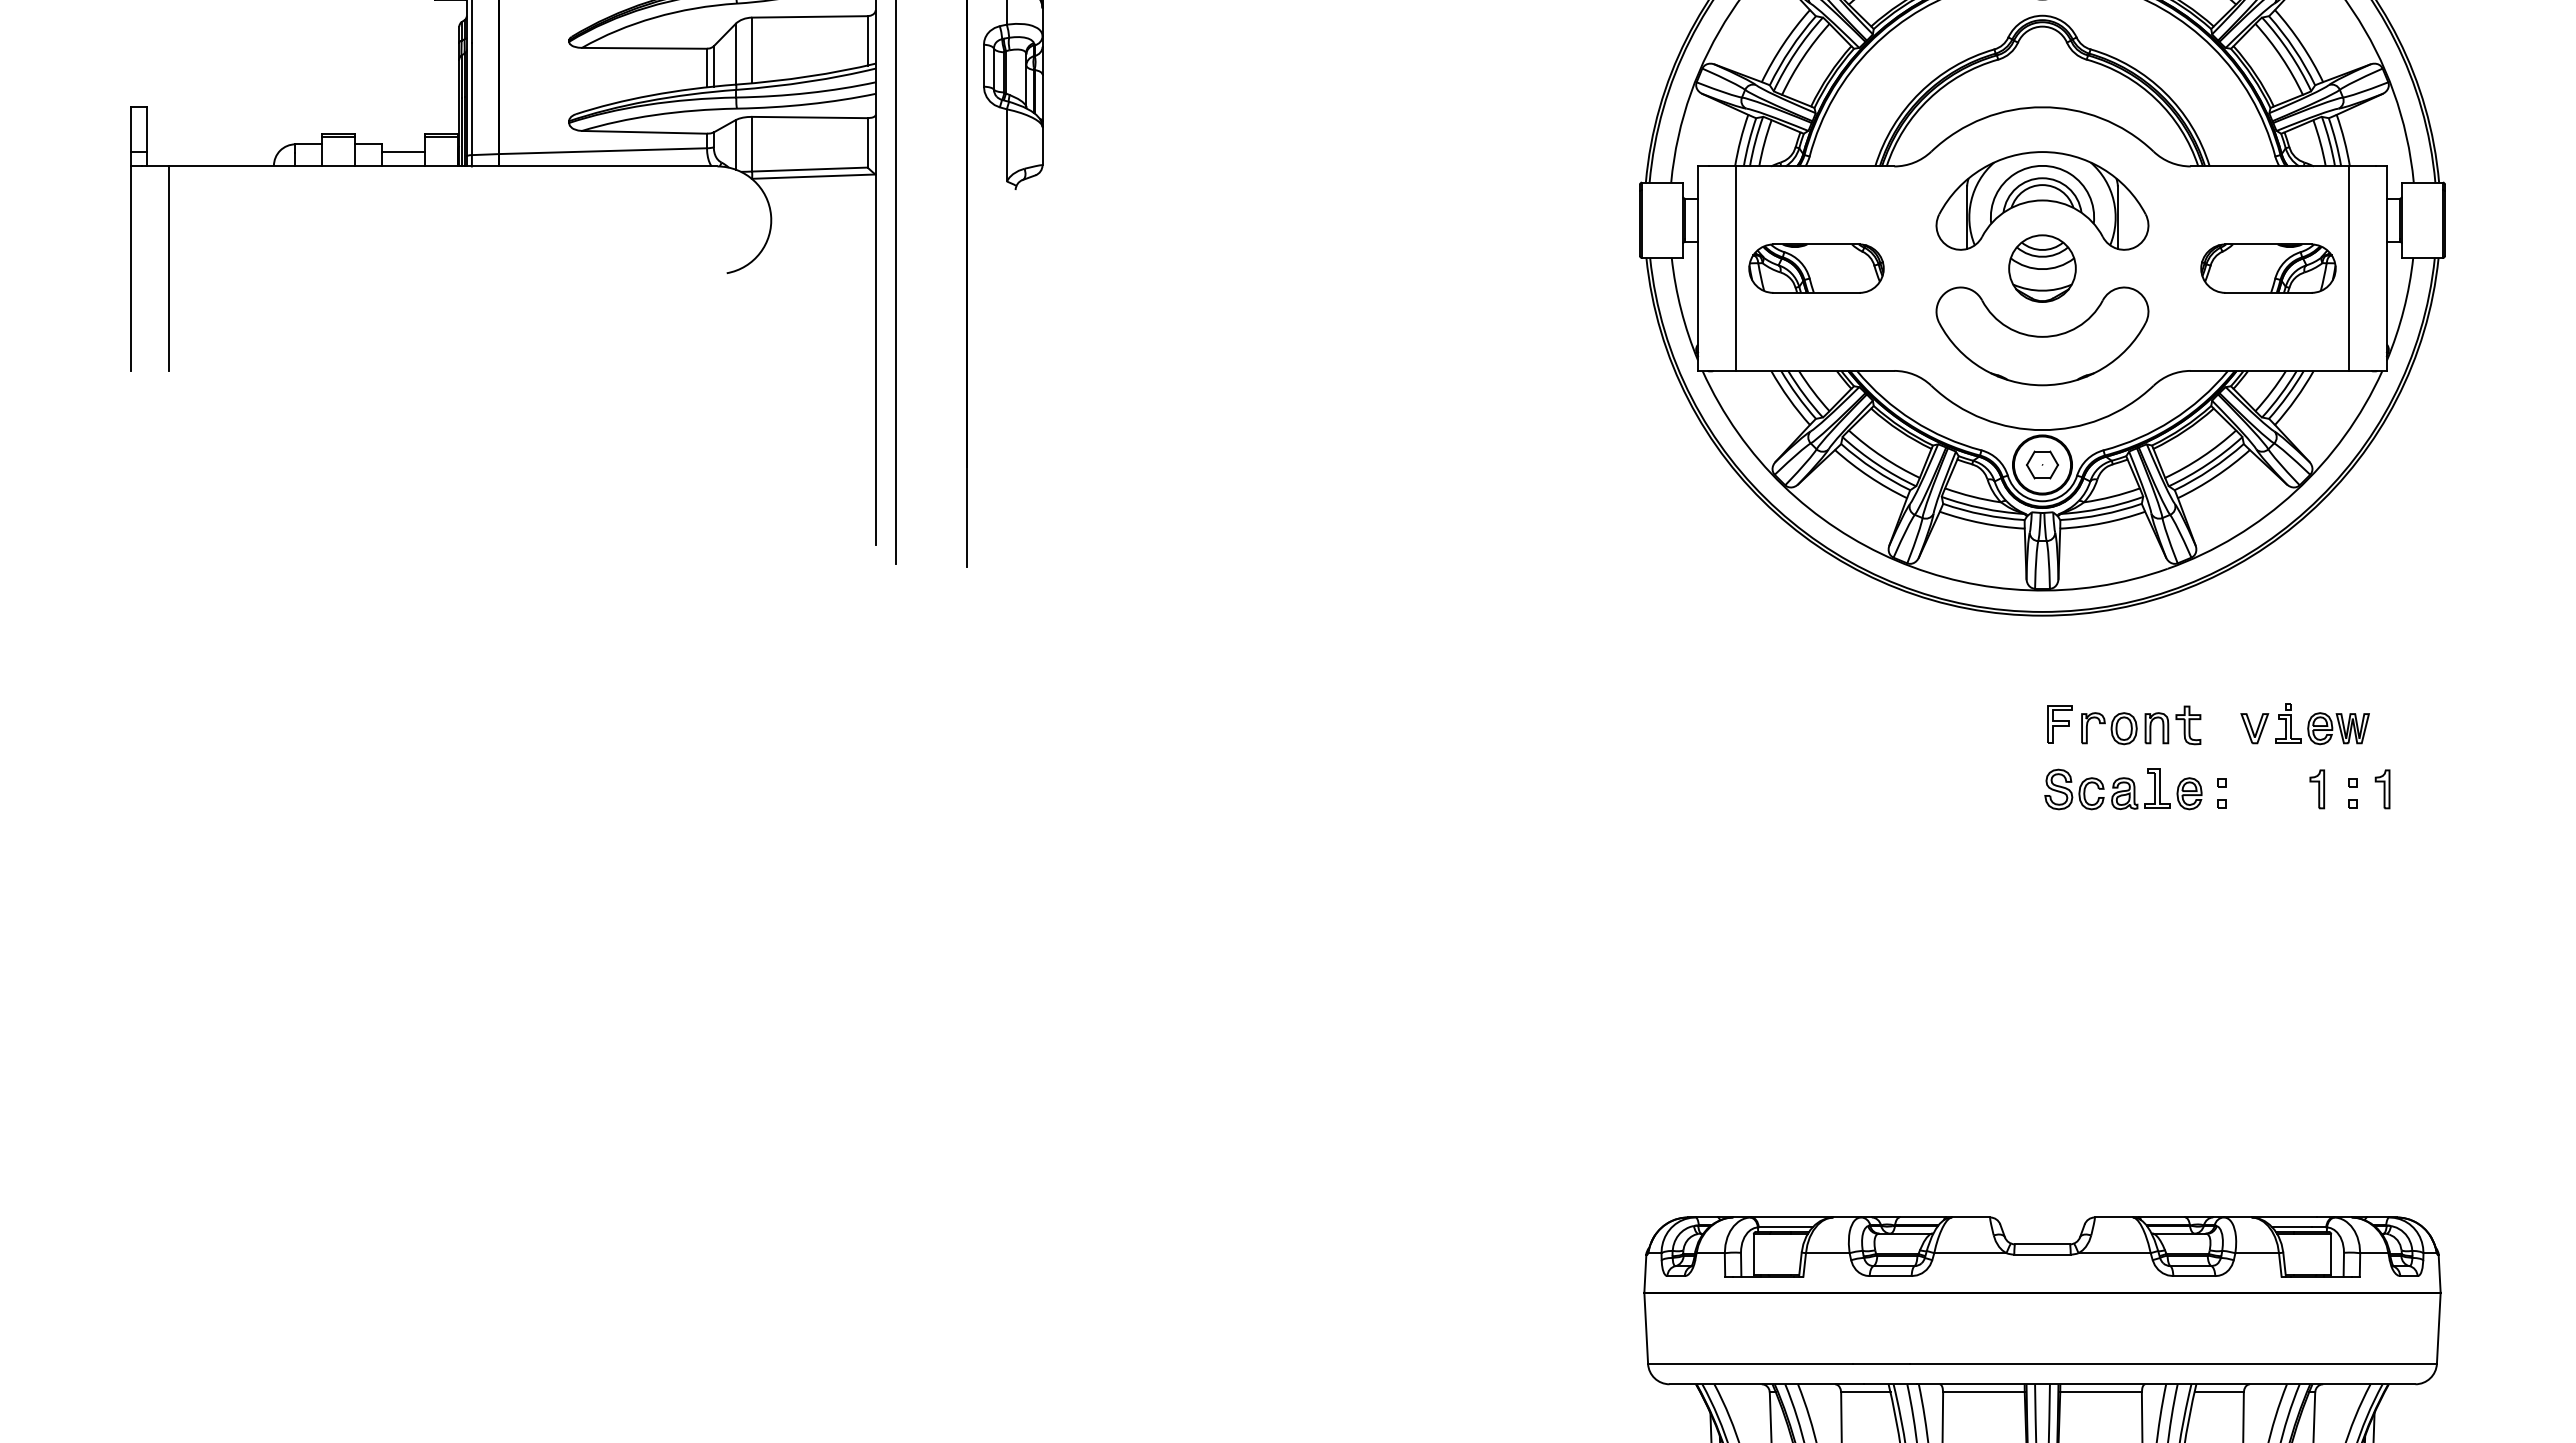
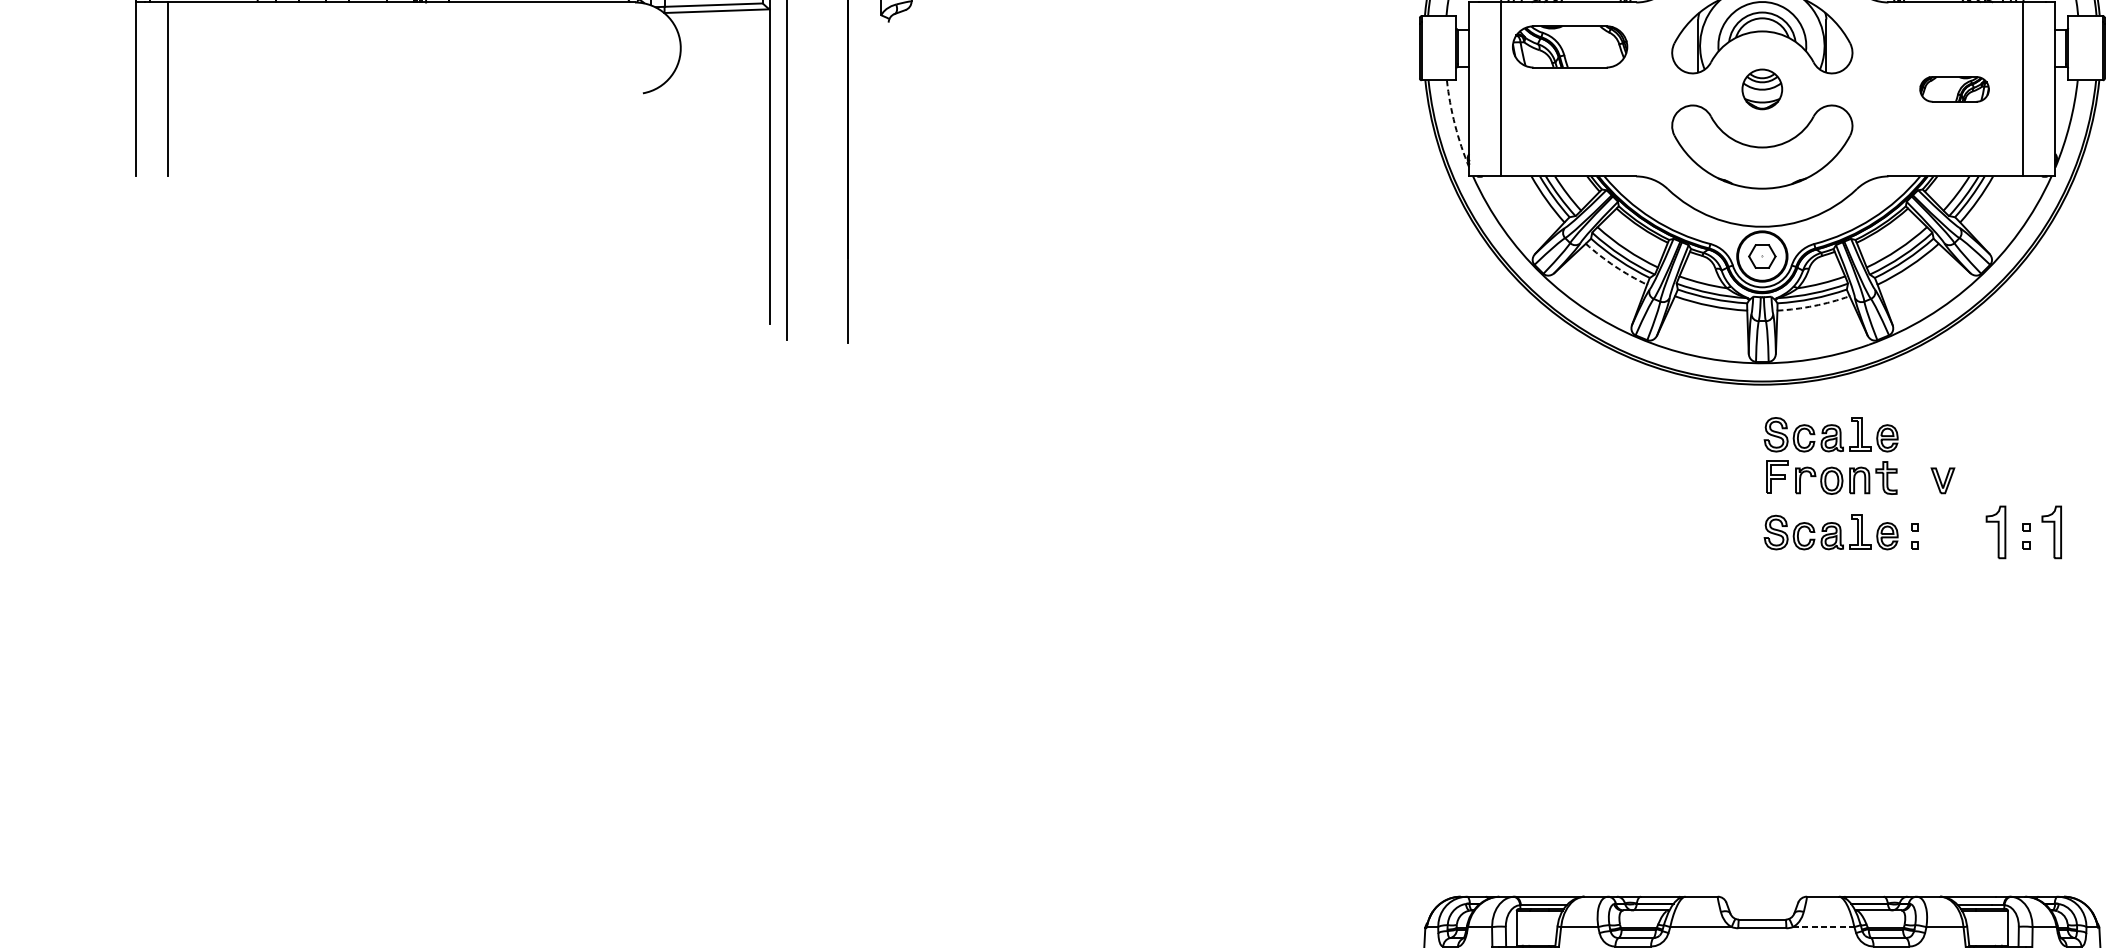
part: (1816, 268) -> (1570, 46), moved
part: (2042, 268) -> (1762, 89), size x0.7
part: (2268, 268) -> (1954, 89), size x0.6
arc: (1681, 310) -> (1455, 125), solid -> dashed
arc: (1869, 476) -> (1615, 266), solid -> dashed
arc: (2103, 523) -> (1814, 306), solid -> dashed
part: (2123, 674) -> (1831, 434), added
part: (2322, 724) -> (2000, 477), removed
part: (2317, 789) -> (1996, 532), size x1.6
part: (2382, 789) -> (2051, 532), size x1.6
line: (2115, 1253) -> (1824, 927), solid -> dashed

